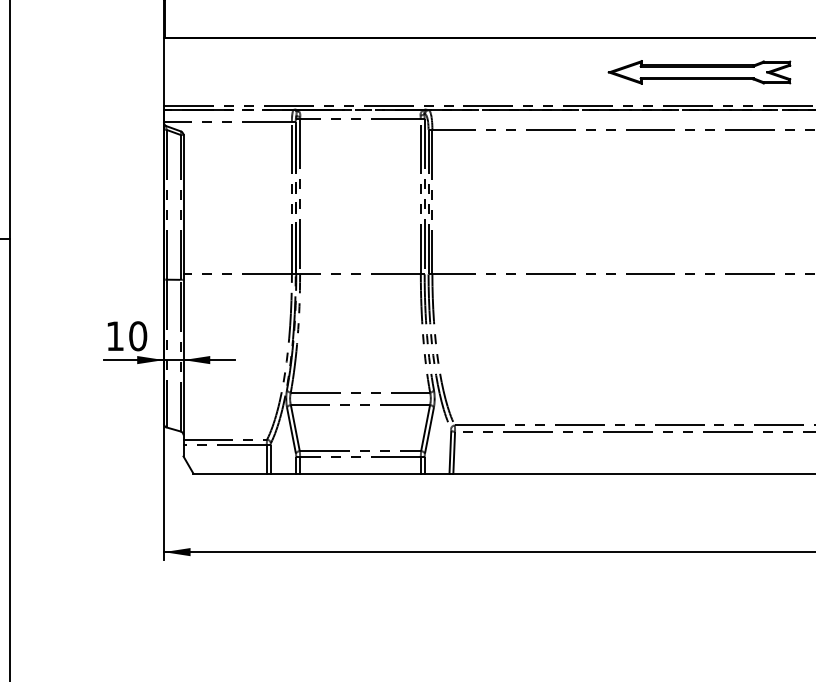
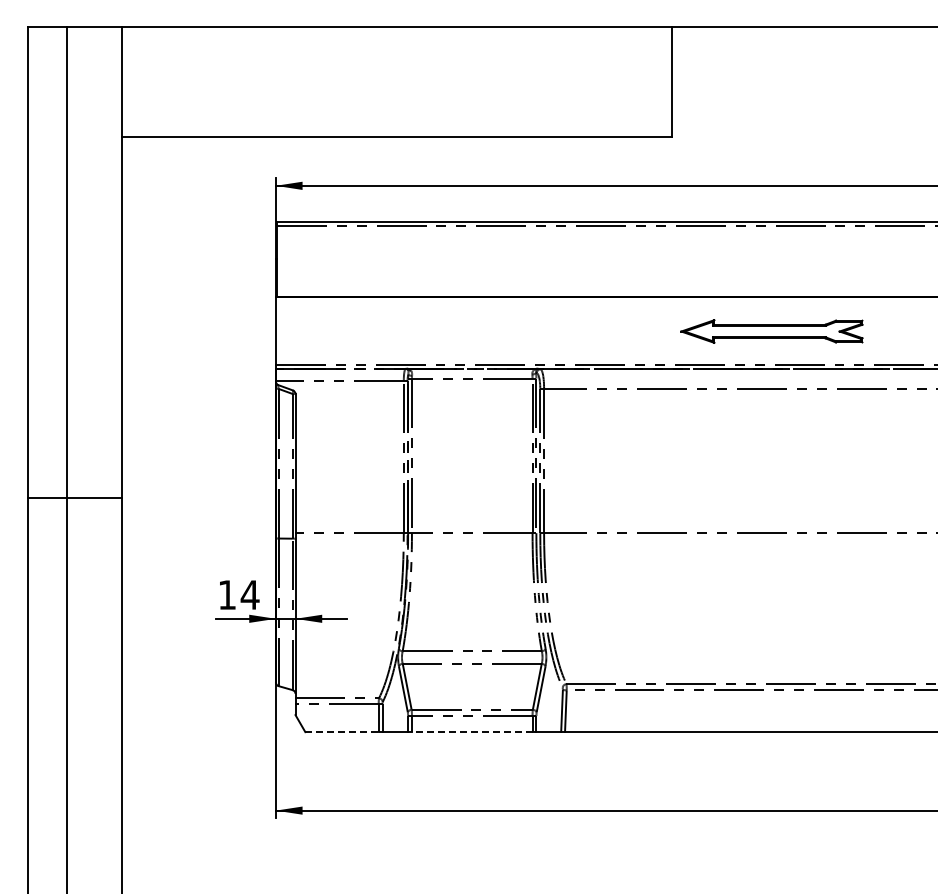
part: (699, 72) -> (771, 331), moved
text: (137, 336) -> (249, 595), 10 -> 14
line: (230, 473) -> (342, 732), solid -> dashed
line: (359, 473) -> (471, 732), solid -> dashed

